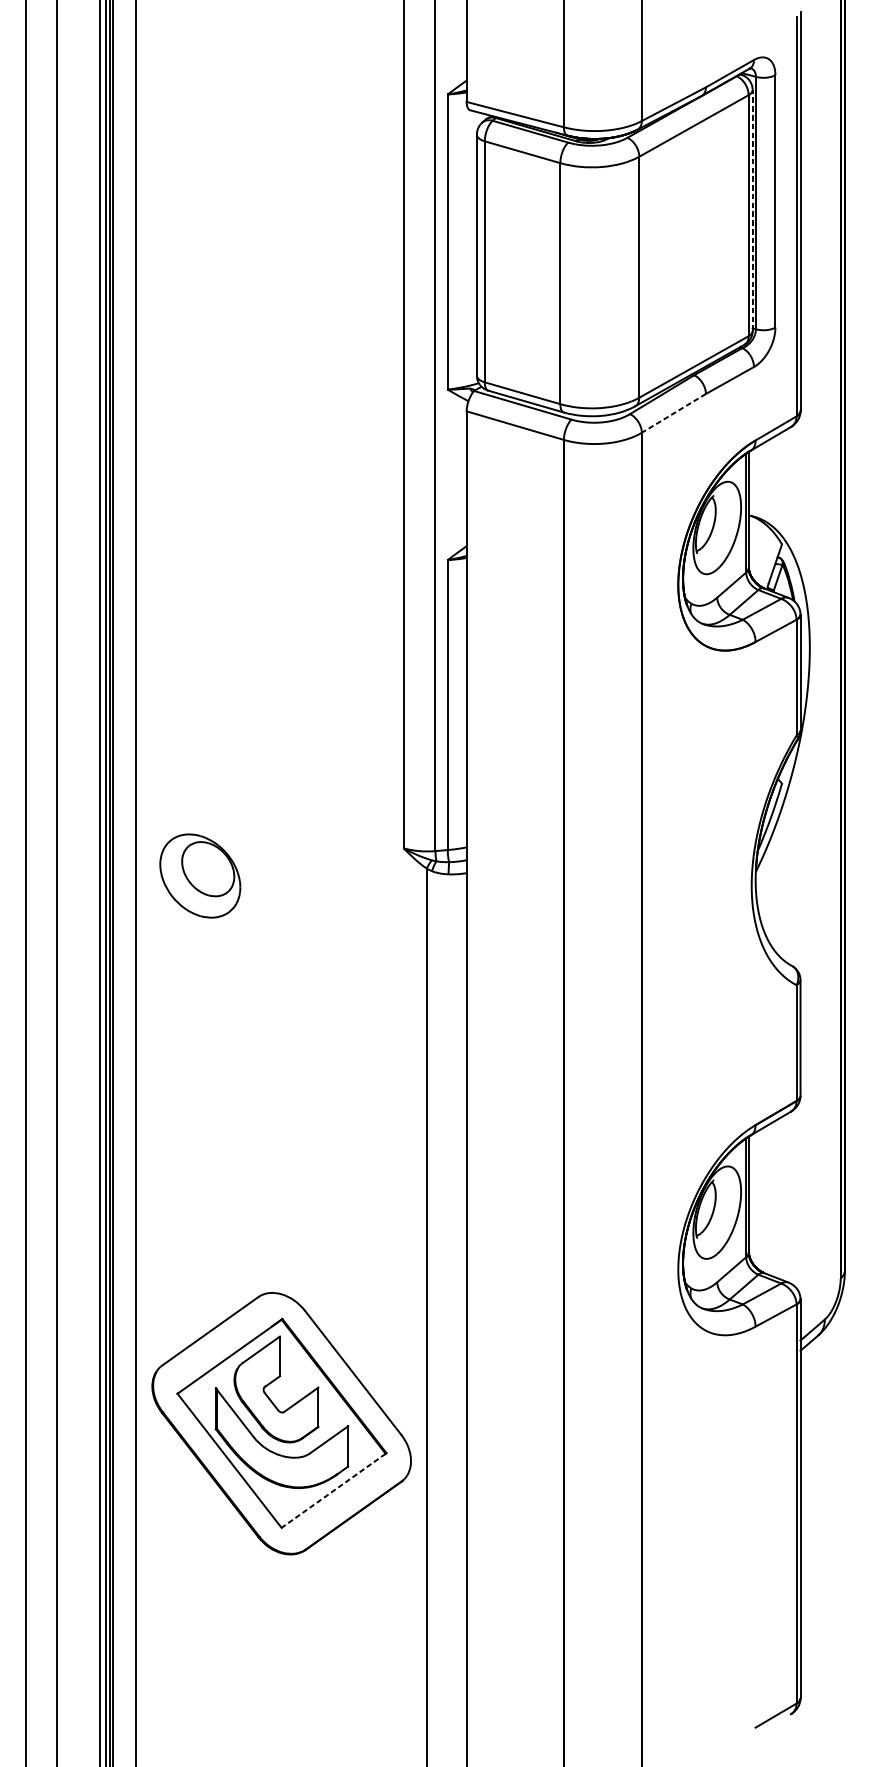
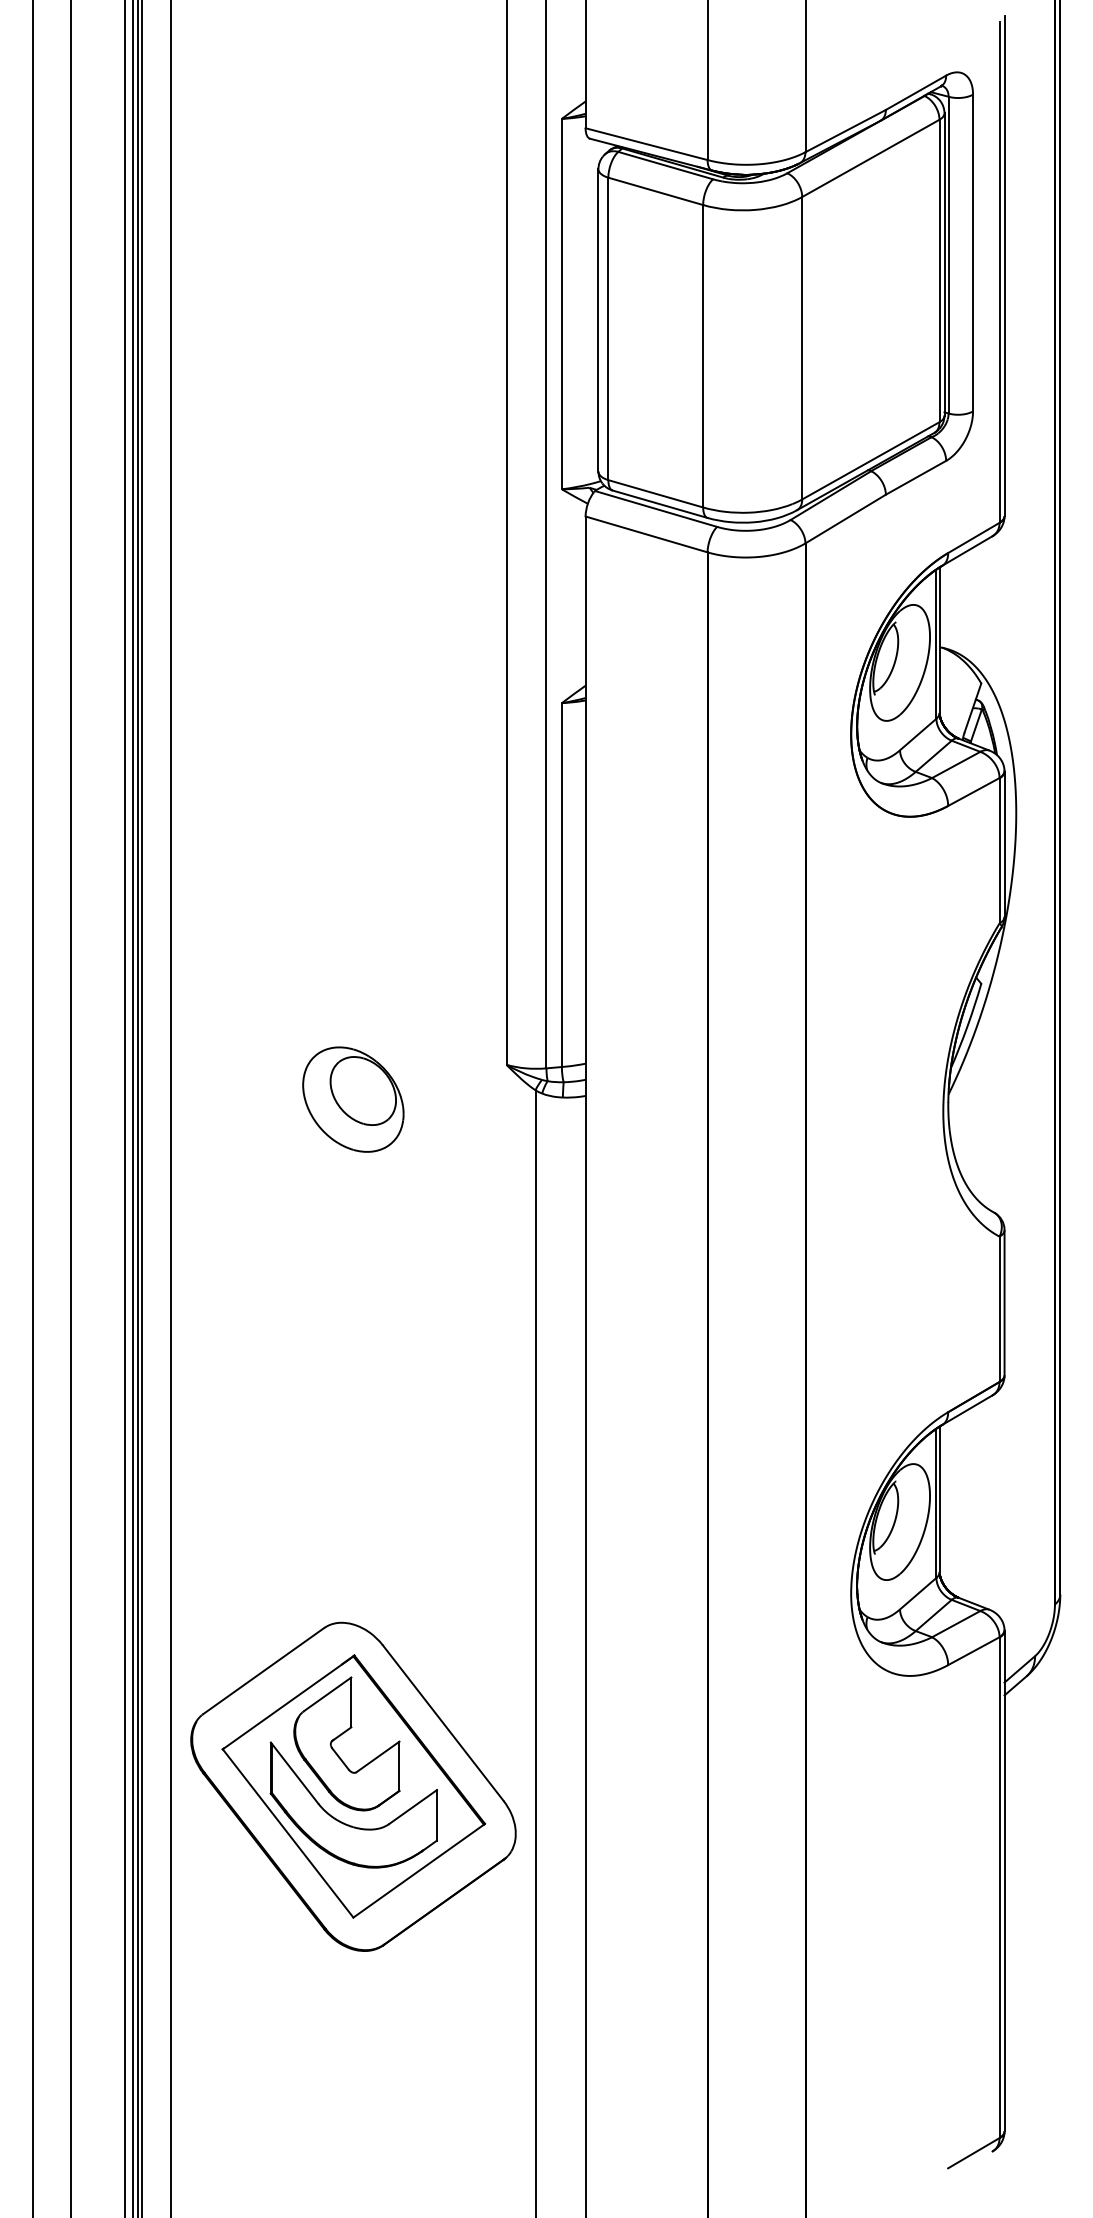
line: (752, 209) -> (944, 263), dashed -> solid
line: (673, 413) -> (845, 519), dashed -> solid
part: (200, 875) -> (353, 1099), moved
line: (333, 1491) -> (418, 1871), dashed -> solid

